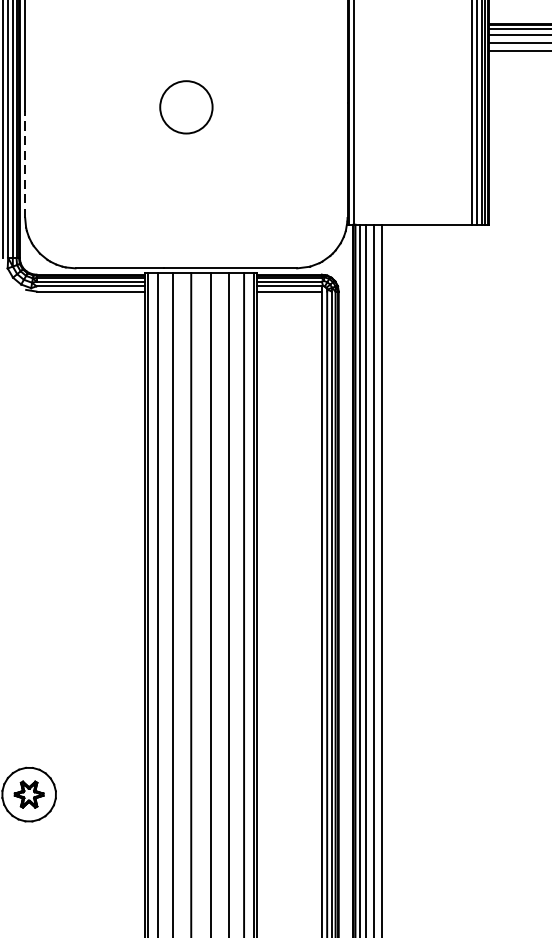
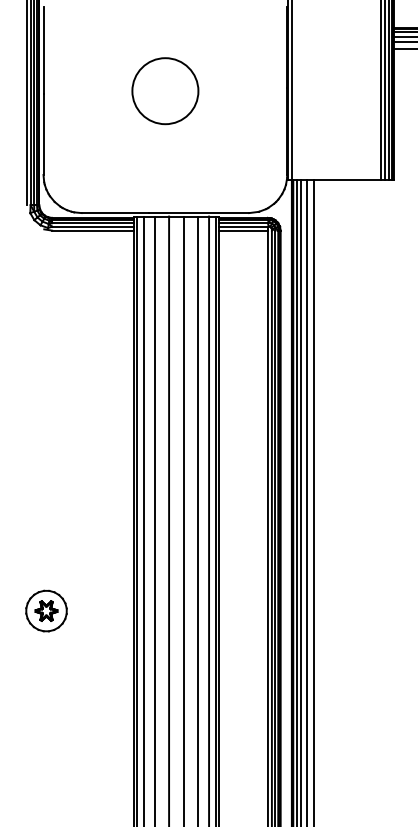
circle: (186, 107) -> (165, 91), size x1.67
line: (25, 164) -> (43, 134), dashed -> solid

